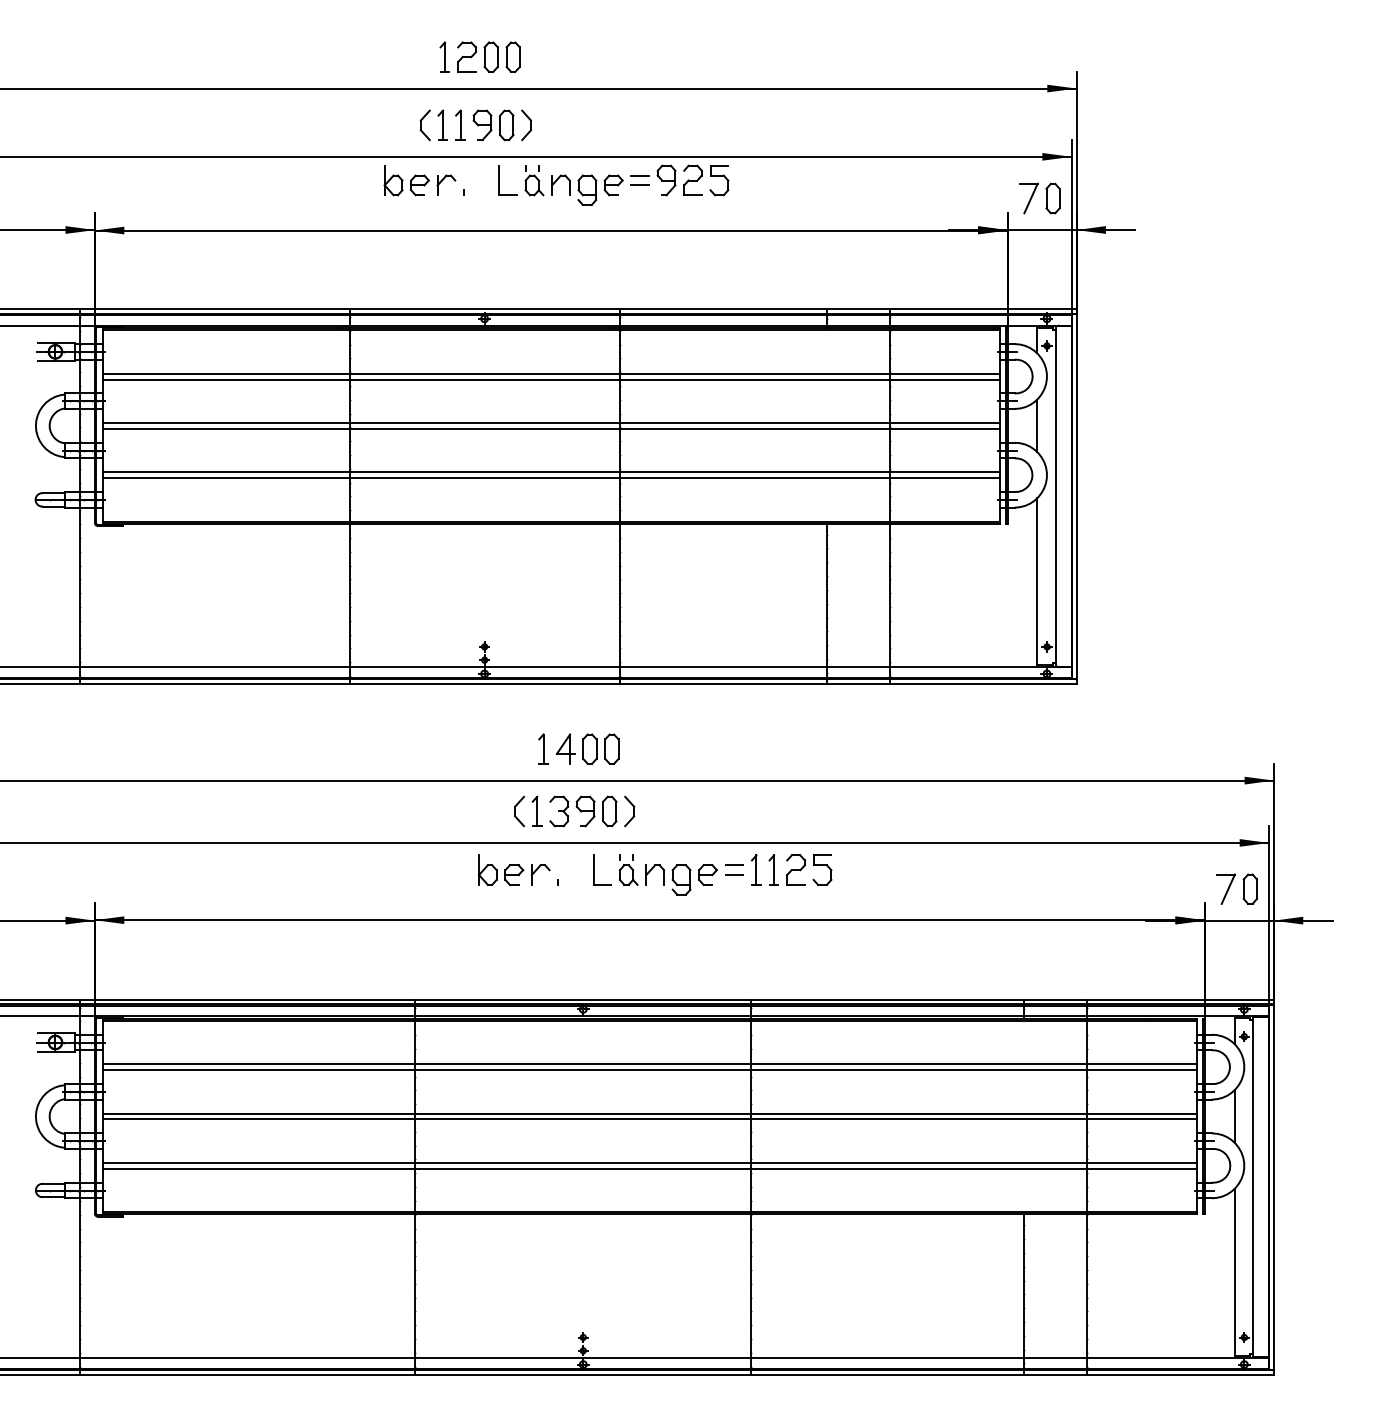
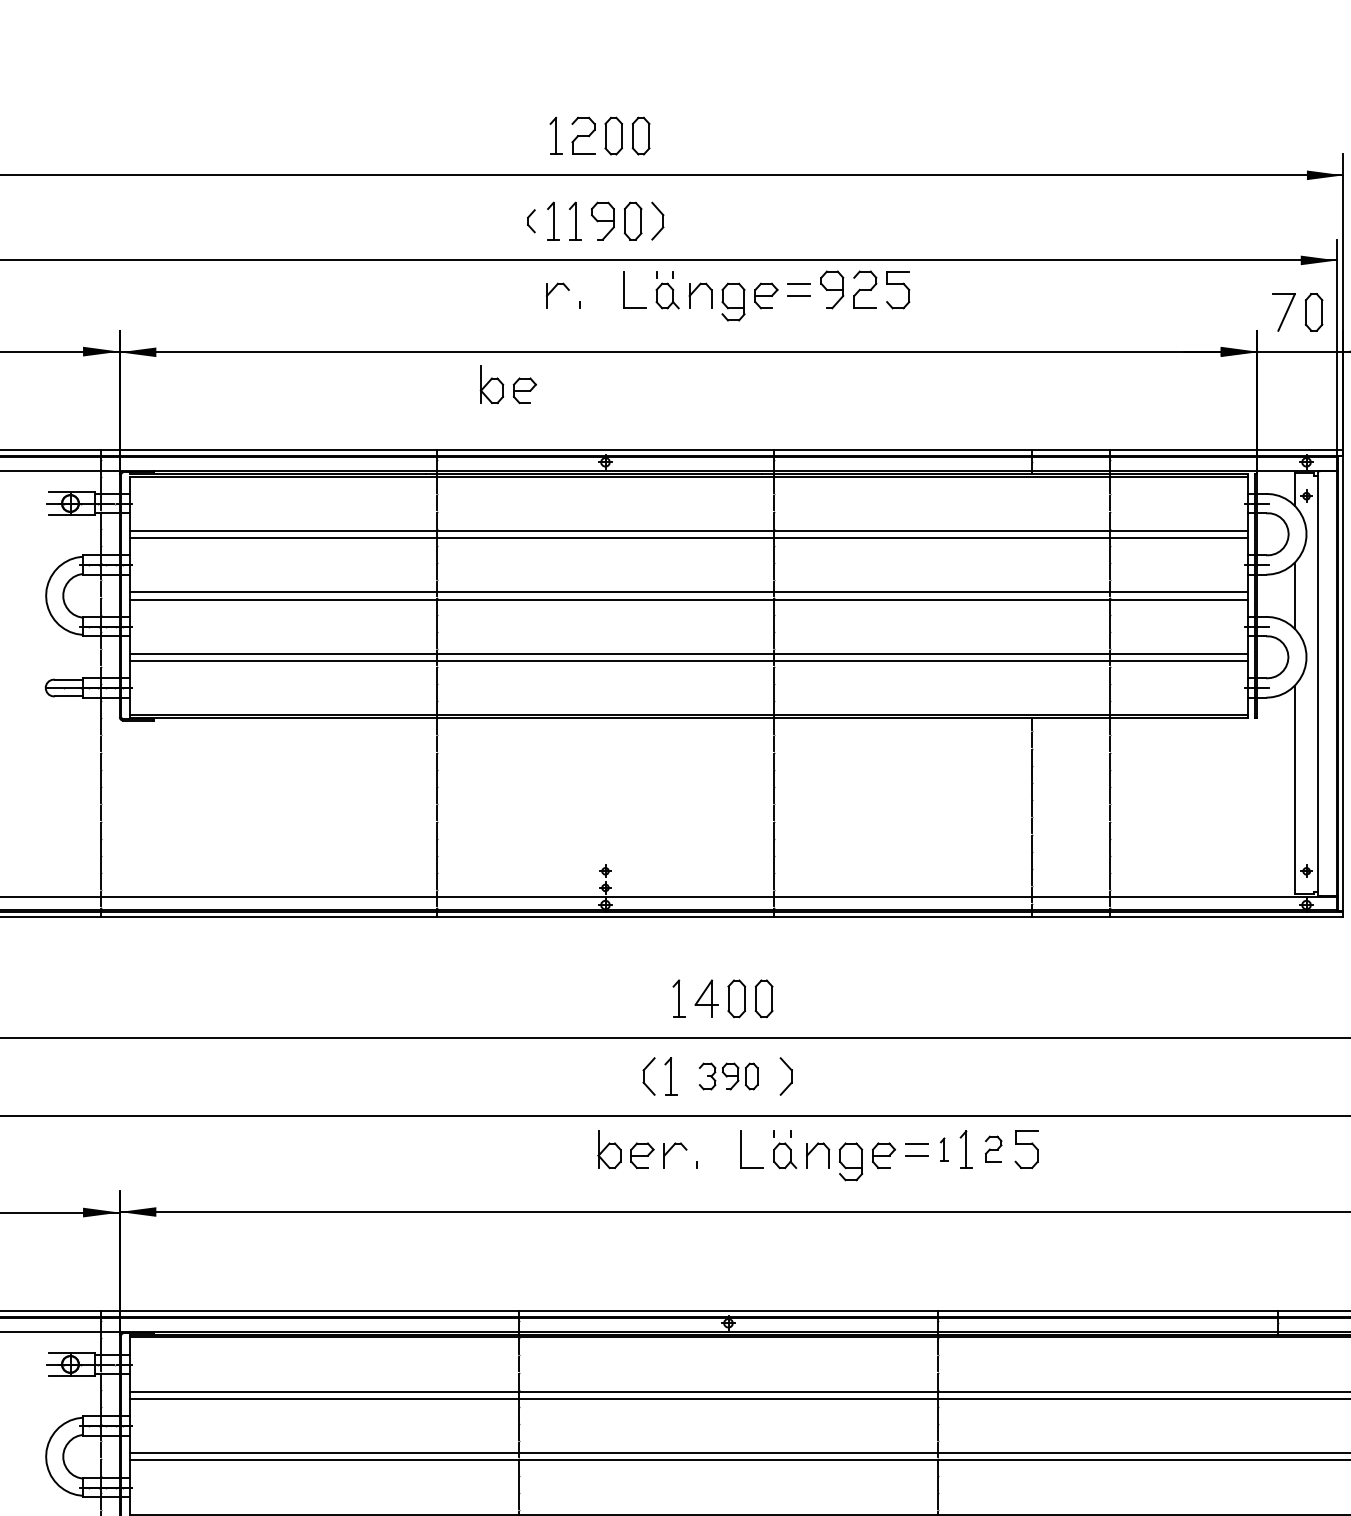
part: (424, 125) -> (530, 221), size x0.6
part: (406, 180) -> (508, 384), moved
part: (583, 811) -> (728, 1076), size x0.7
part: (756, 869) -> (944, 1148), size x0.6
part: (795, 869) -> (993, 1148), size x0.7

